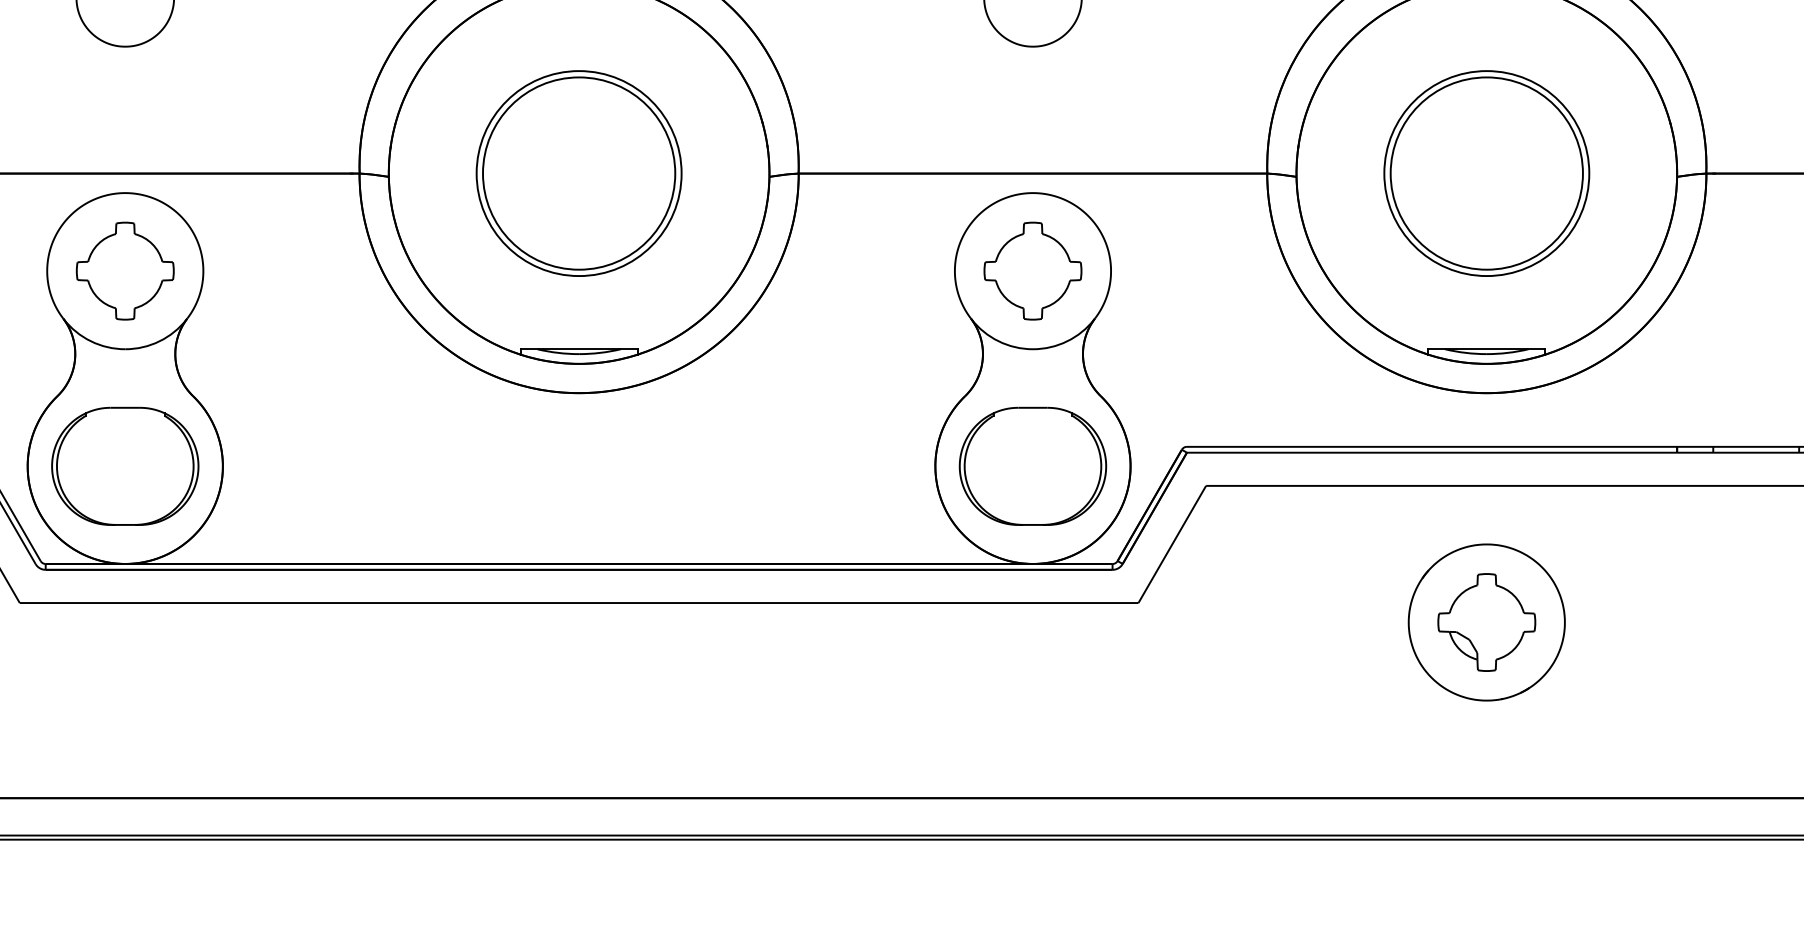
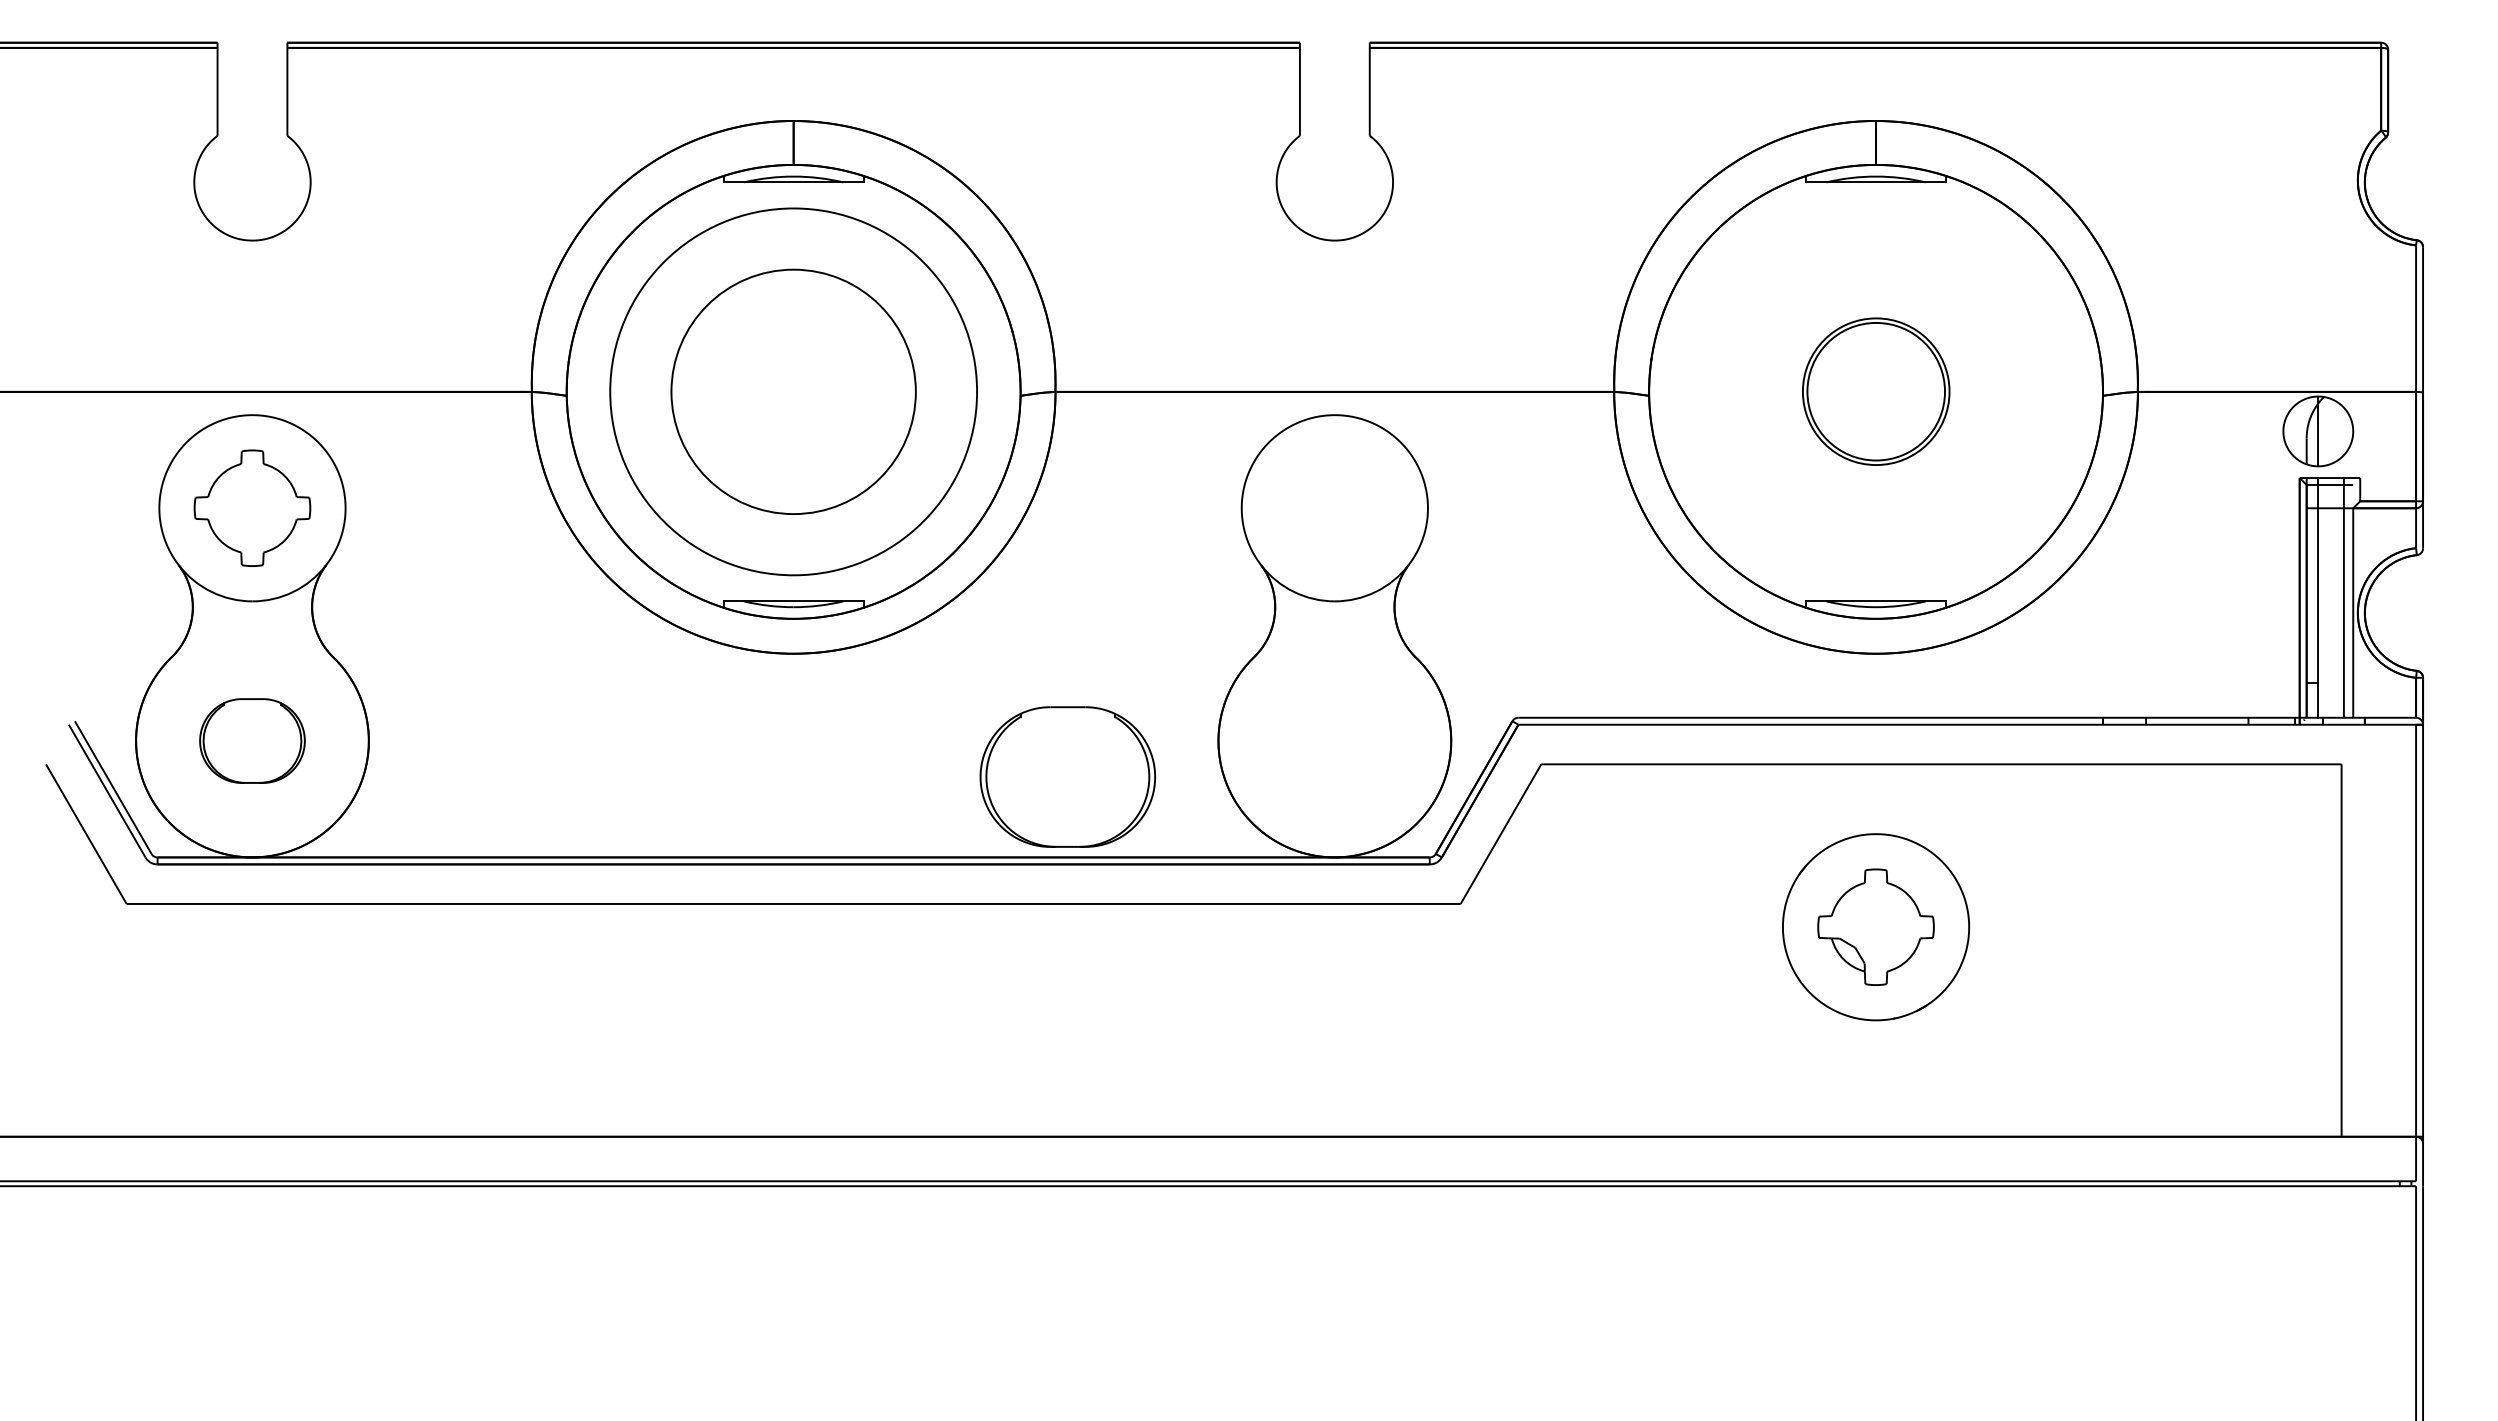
circle: (578, 173) -> (793, 391), size x1.6
part: (1487, 173) -> (1876, 391), size x0.6
part: (1032, 270) -> (1334, 507), removed
part: (125, 465) -> (252, 740), size x0.6
part: (1032, 465) -> (1067, 776), moved

